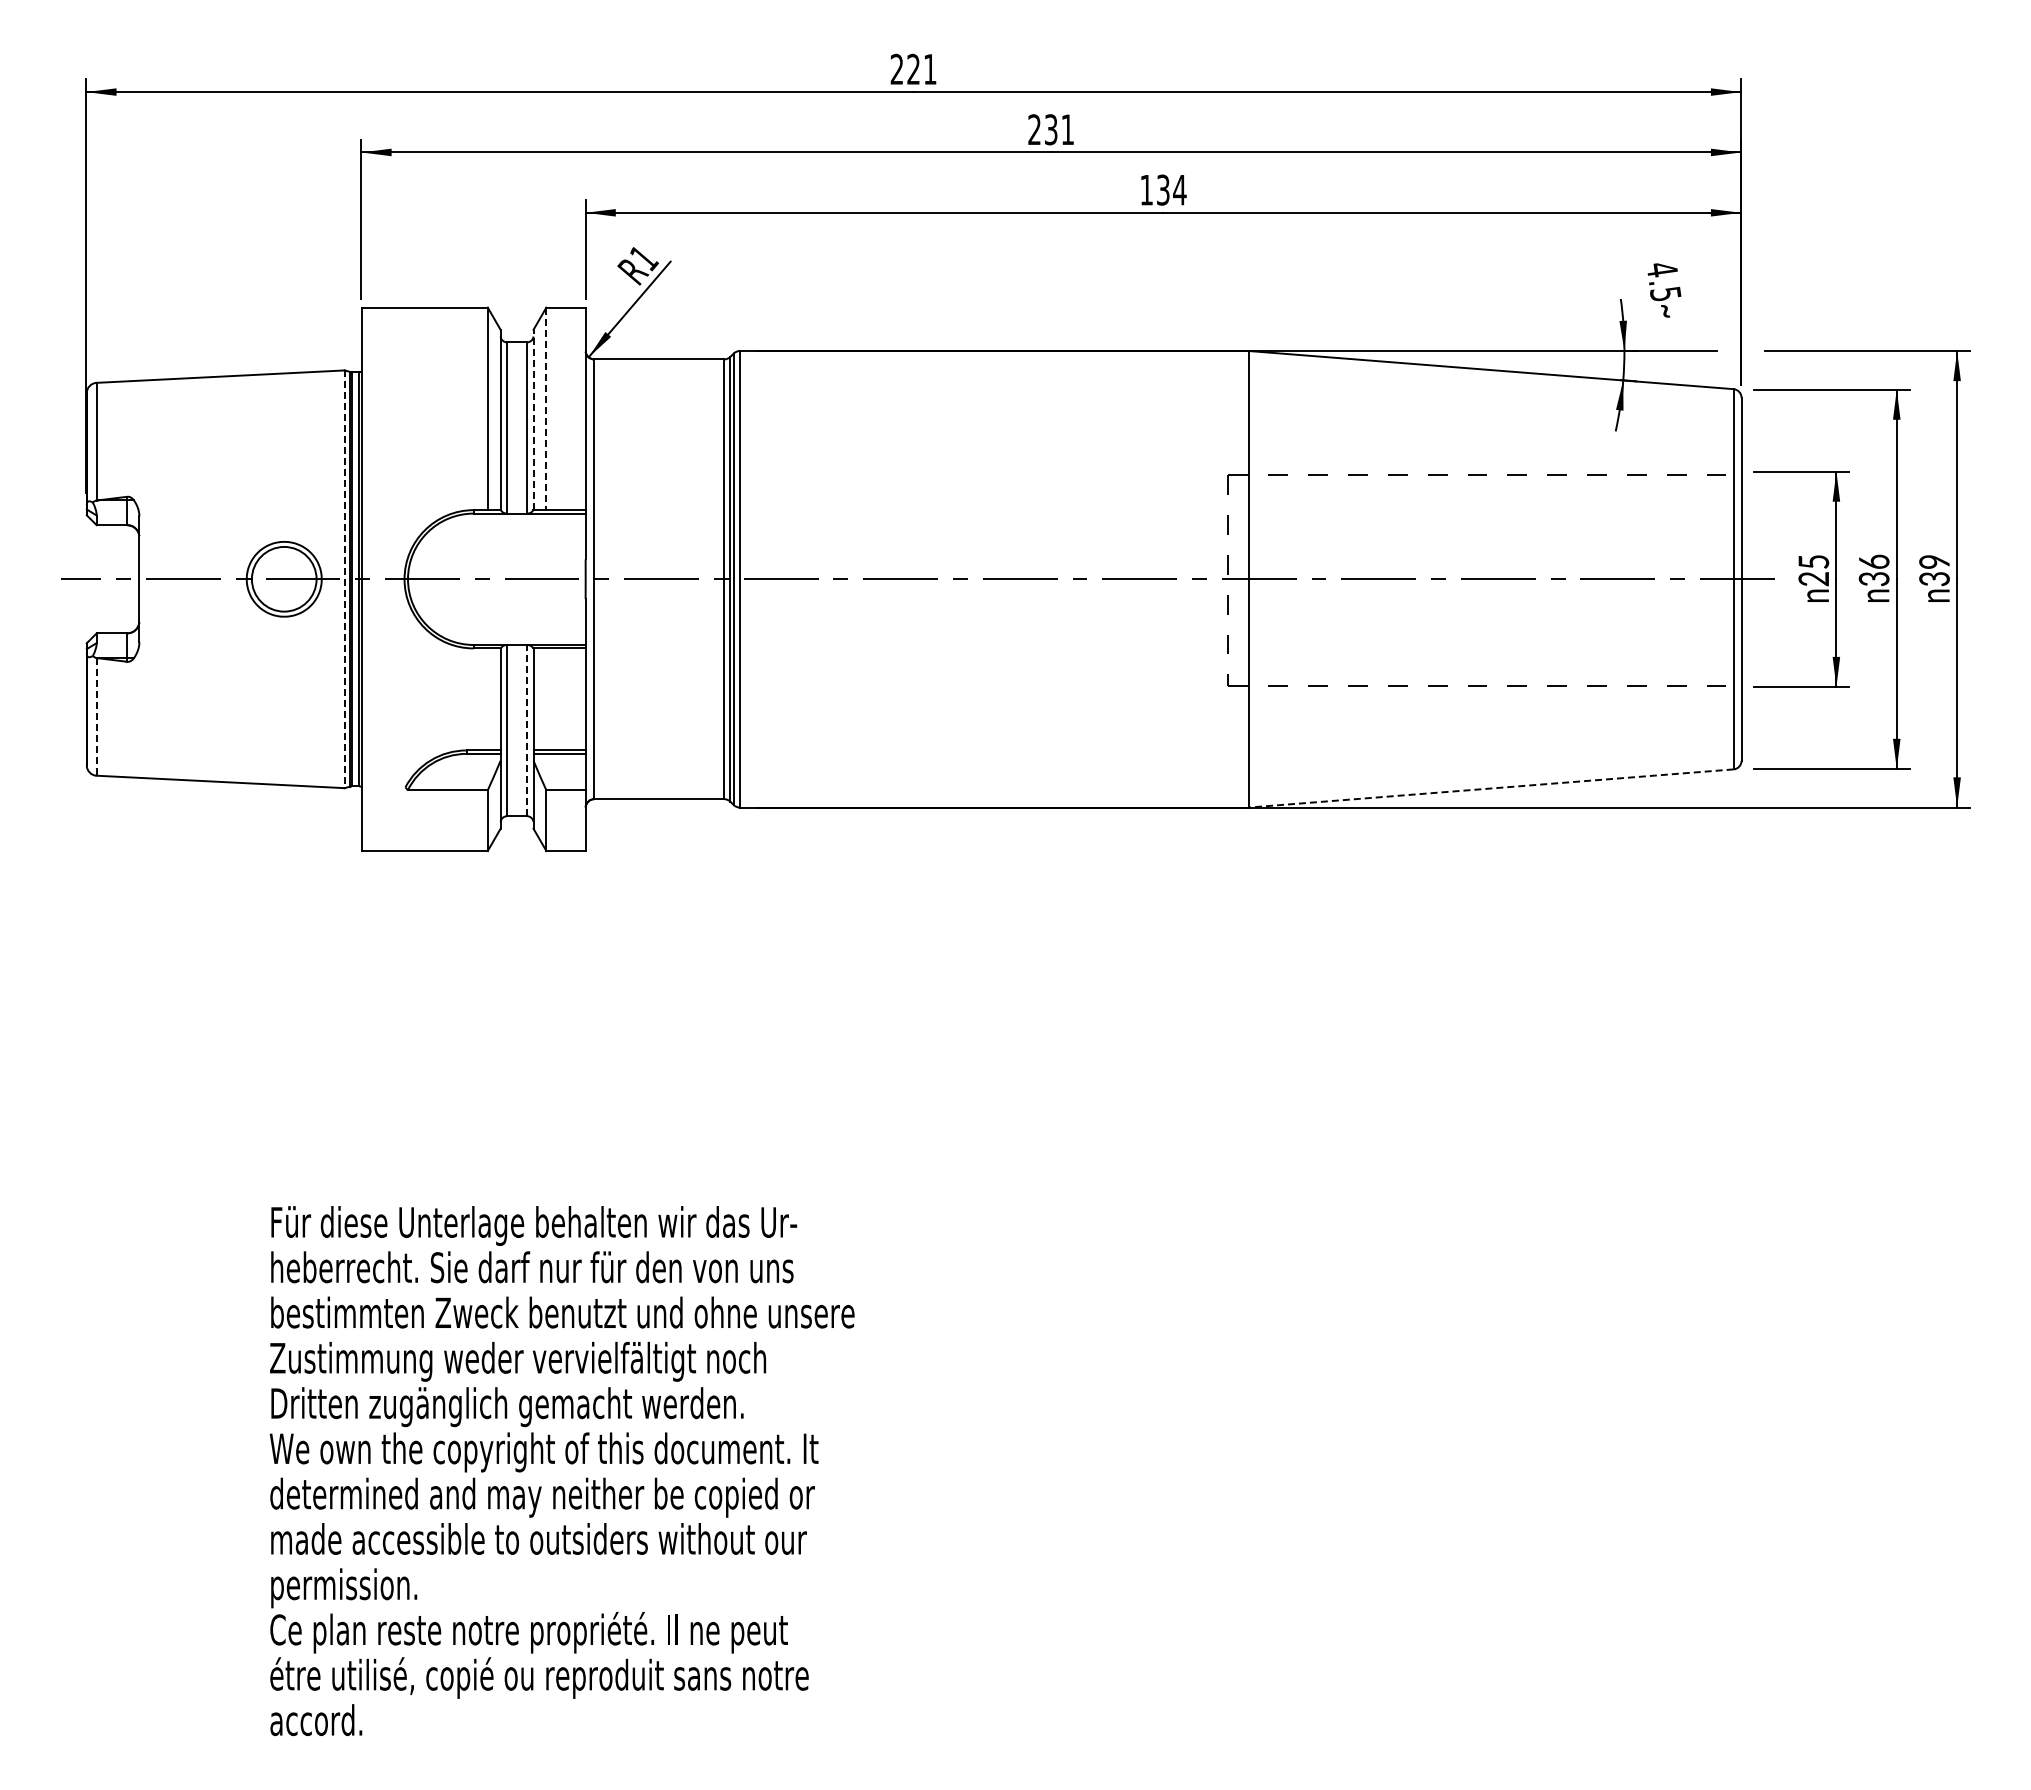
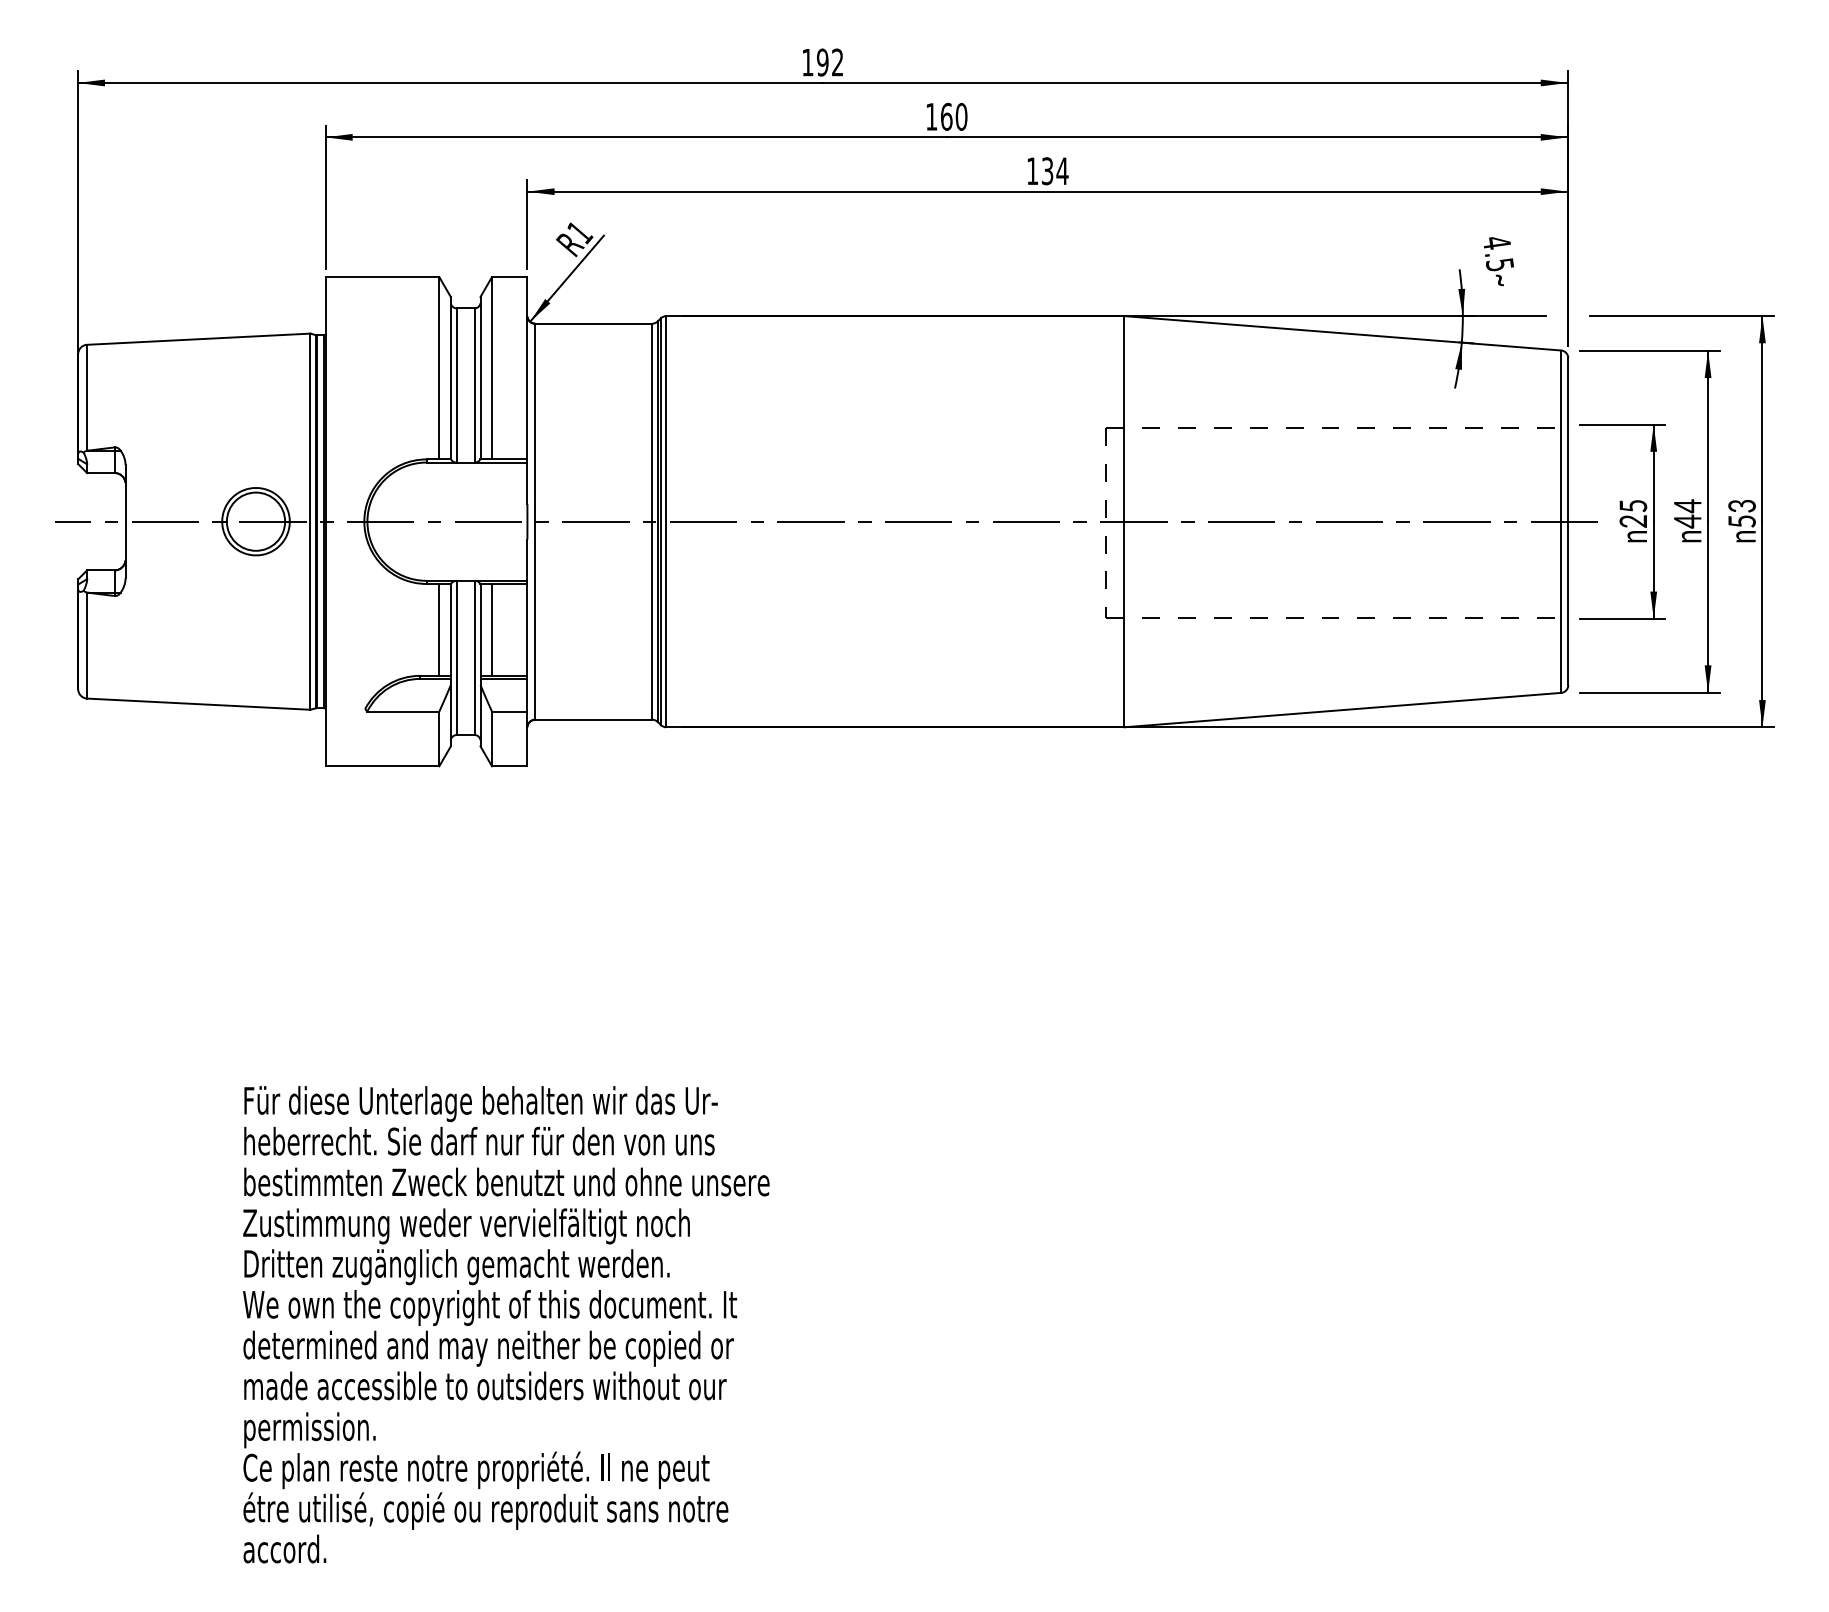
text: (913, 68) -> (822, 61), 221 -> 192
text: (1051, 129) -> (946, 116), 231 -> 160
line: (546, 409) -> (492, 368), dashed -> solid
line: (533, 419) -> (480, 377), dashed -> solid
text: (1873, 570) -> (1687, 513), 36 -> 44
text: (1934, 570) -> (1742, 513), 39 -> 53
line: (344, 579) -> (310, 521), dashed -> solid
line: (487, 699) -> (439, 629), added
line: (546, 699) -> (492, 629), added
line: (96, 716) -> (86, 645), dashed -> solid
line: (527, 730) -> (475, 657), dashed -> solid
line: (1490, 788) -> (1342, 710), dashed -> solid

